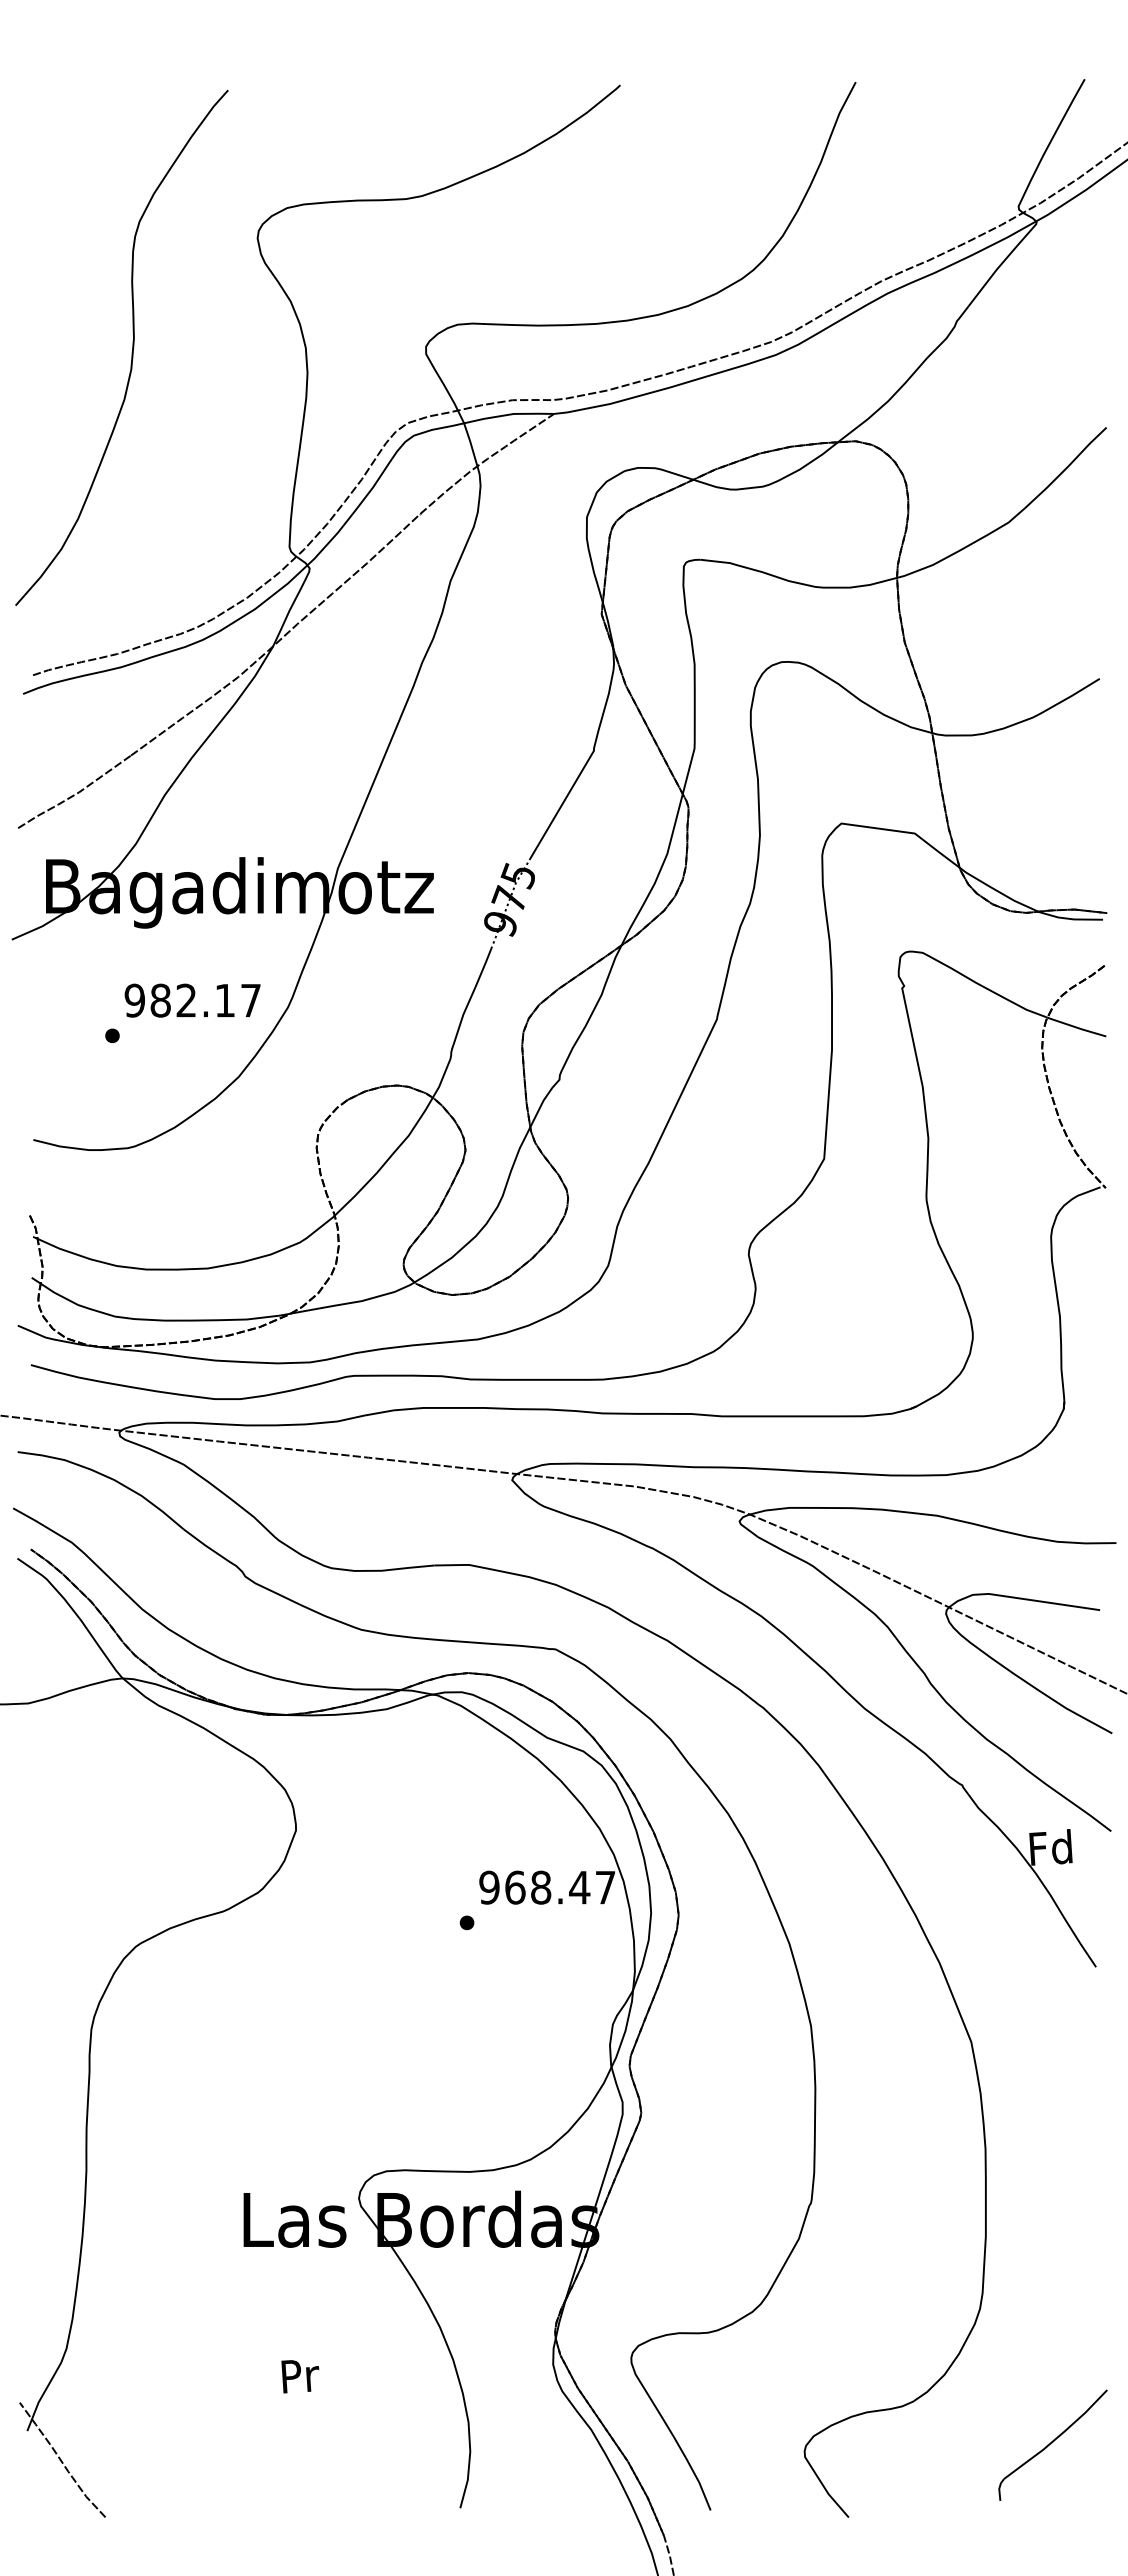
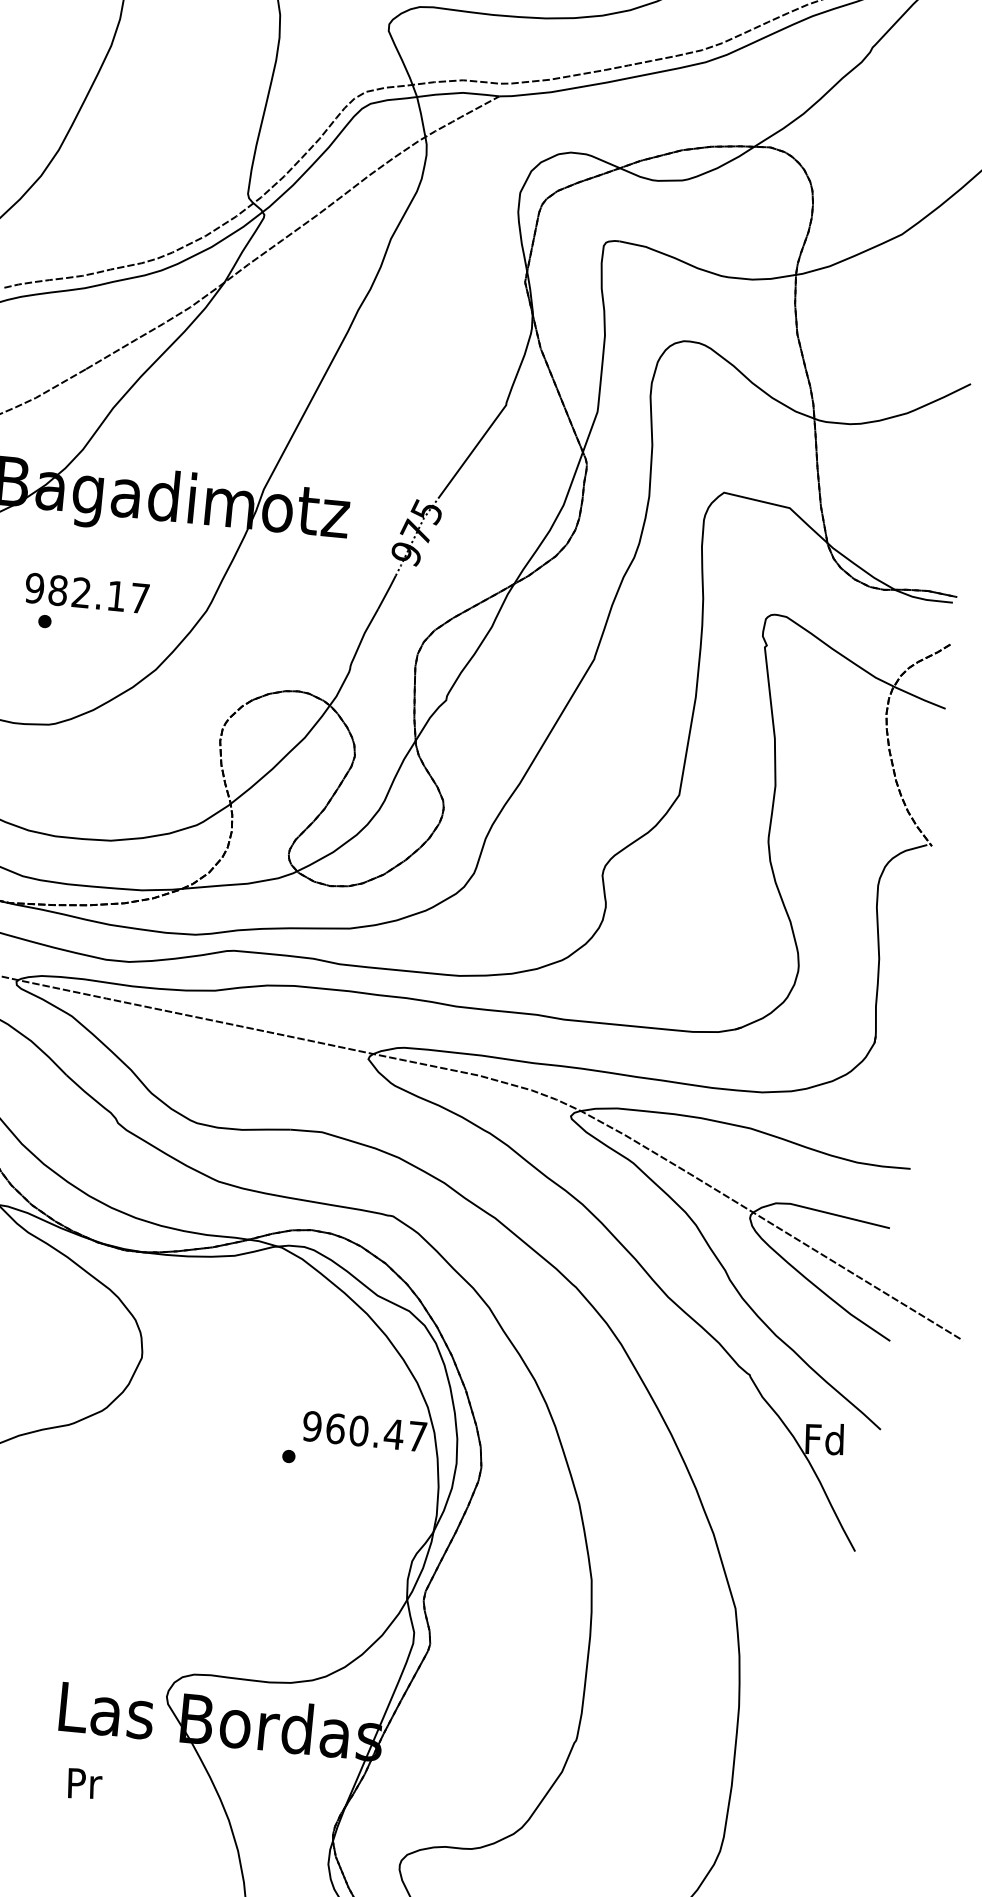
text: (192, 1000) -> (86, 593), moved
text: (541, 1887) -> (359, 1430), 968.47 -> 960.47
text: (300, 2376) -> (84, 1784), moved

